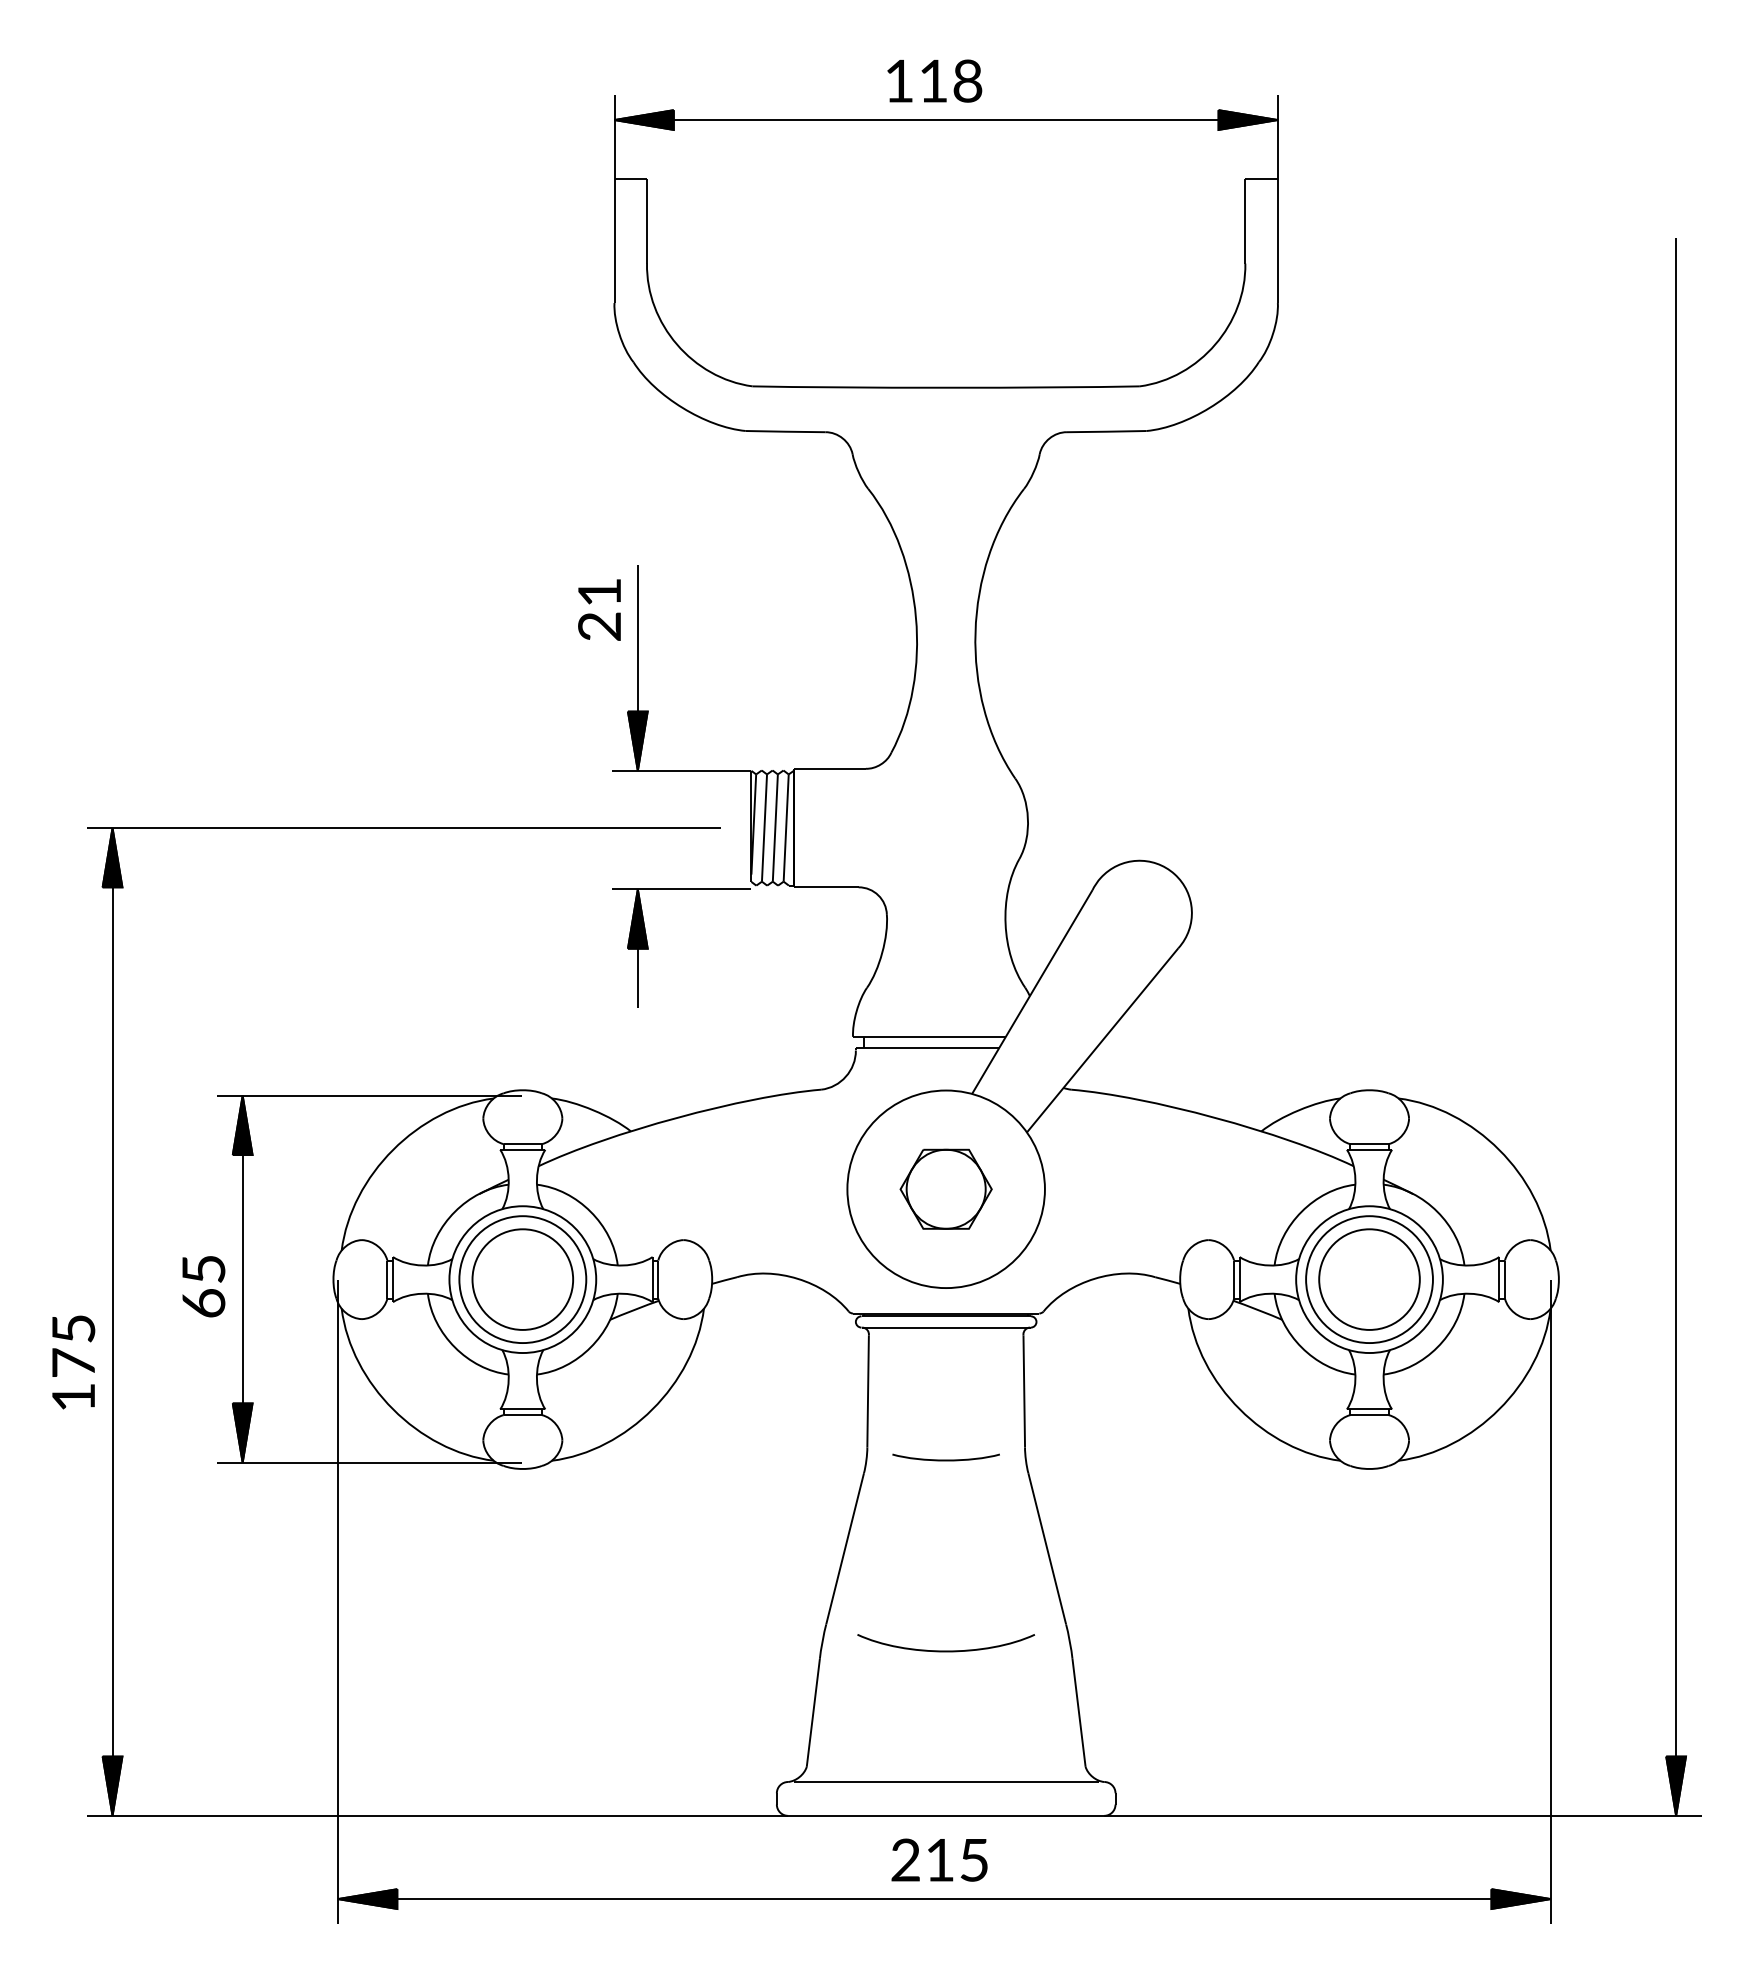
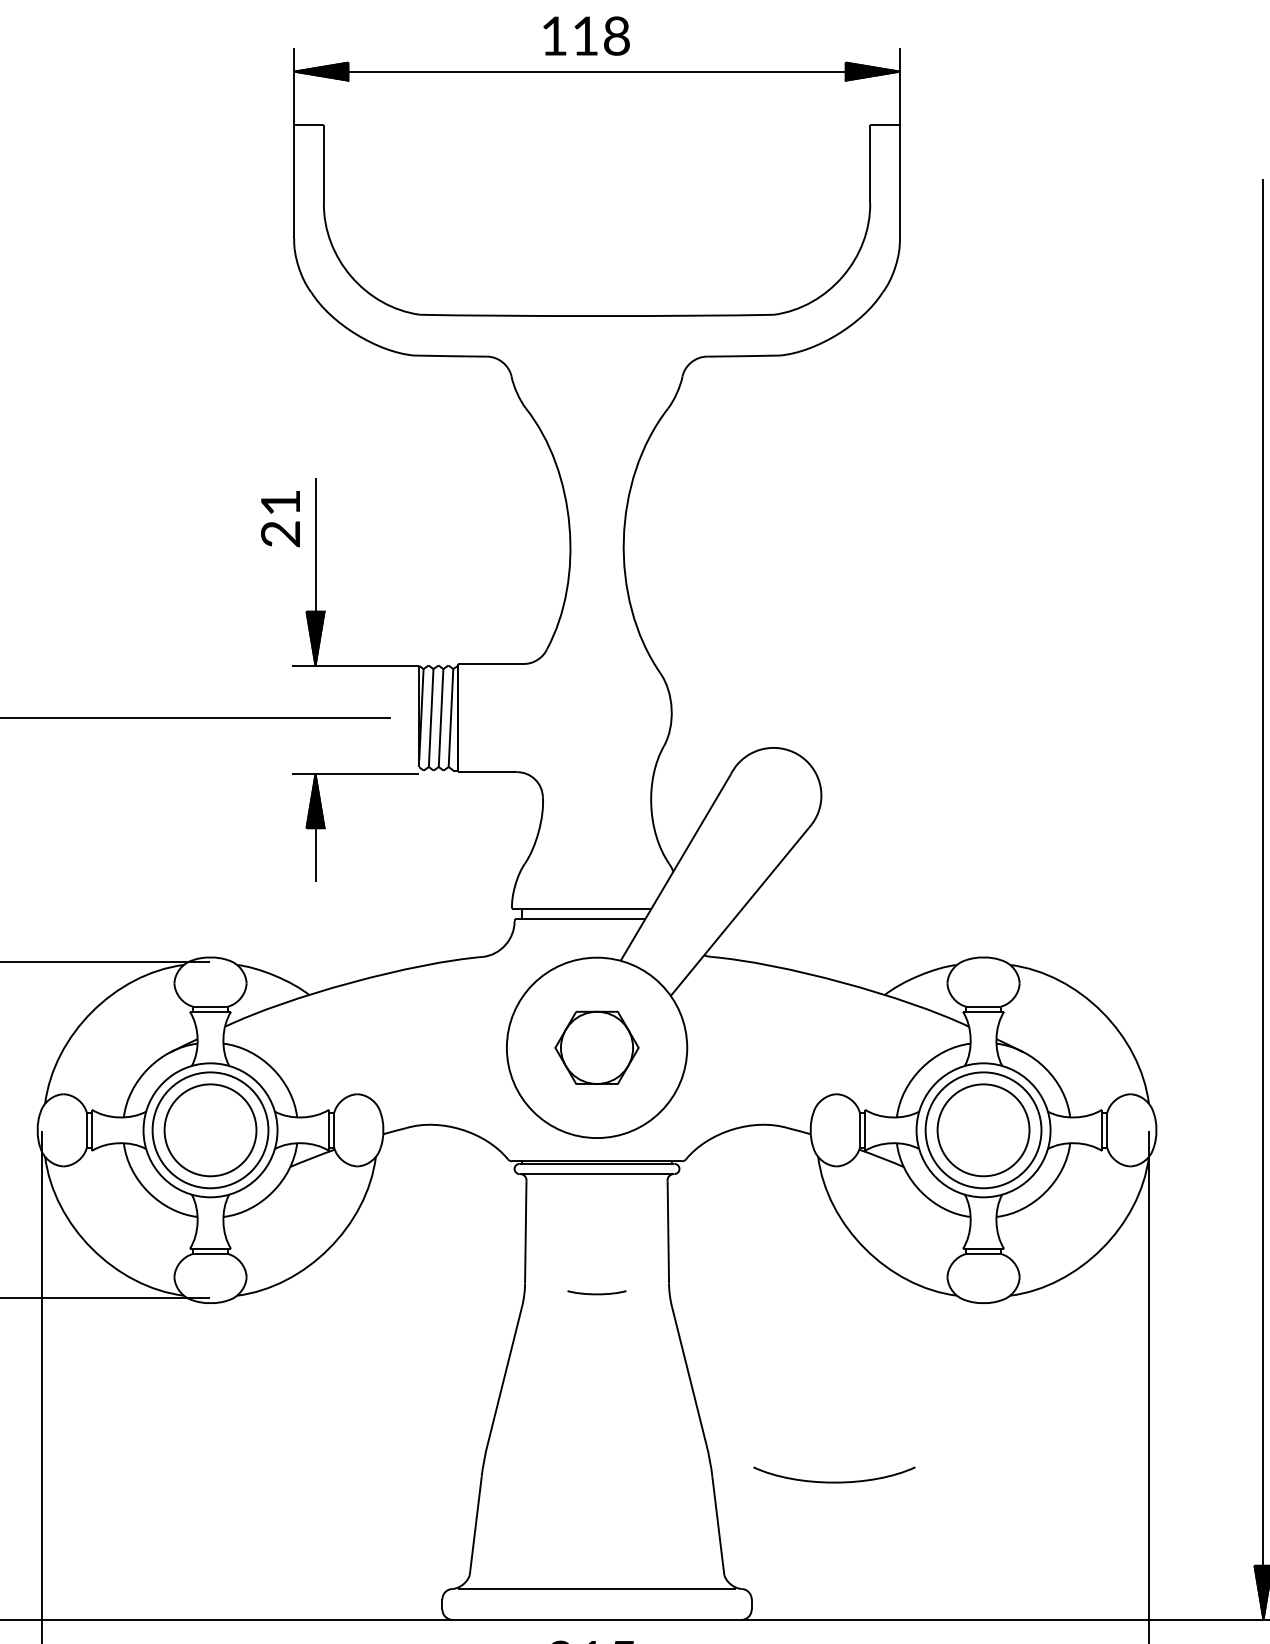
part: (945, 1457) -> (596, 1292), size x0.6
part: (945, 1650) -> (833, 1481), moved

